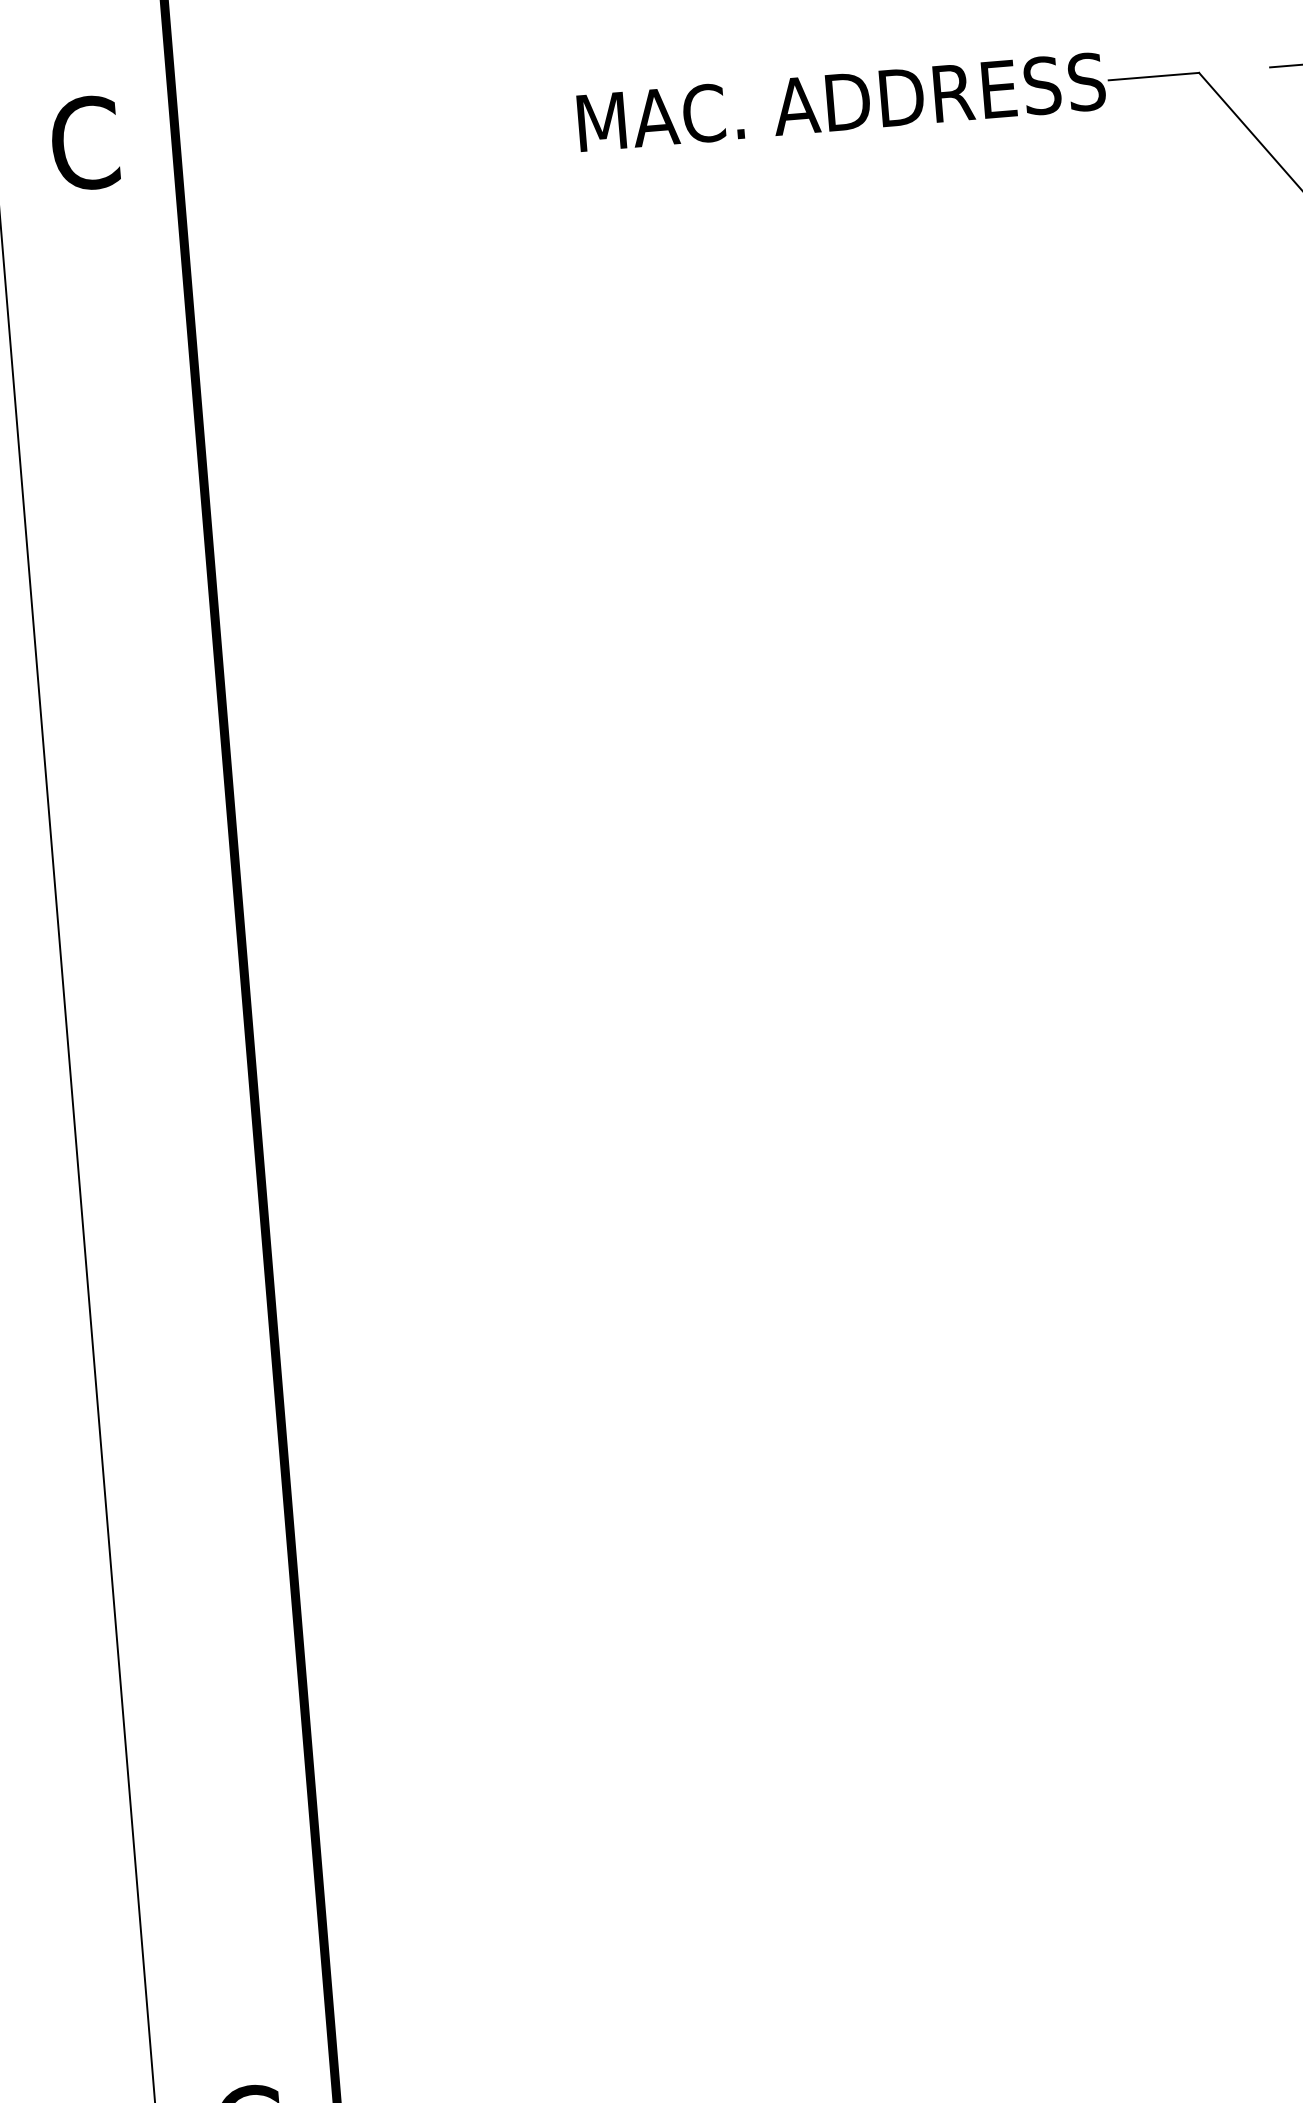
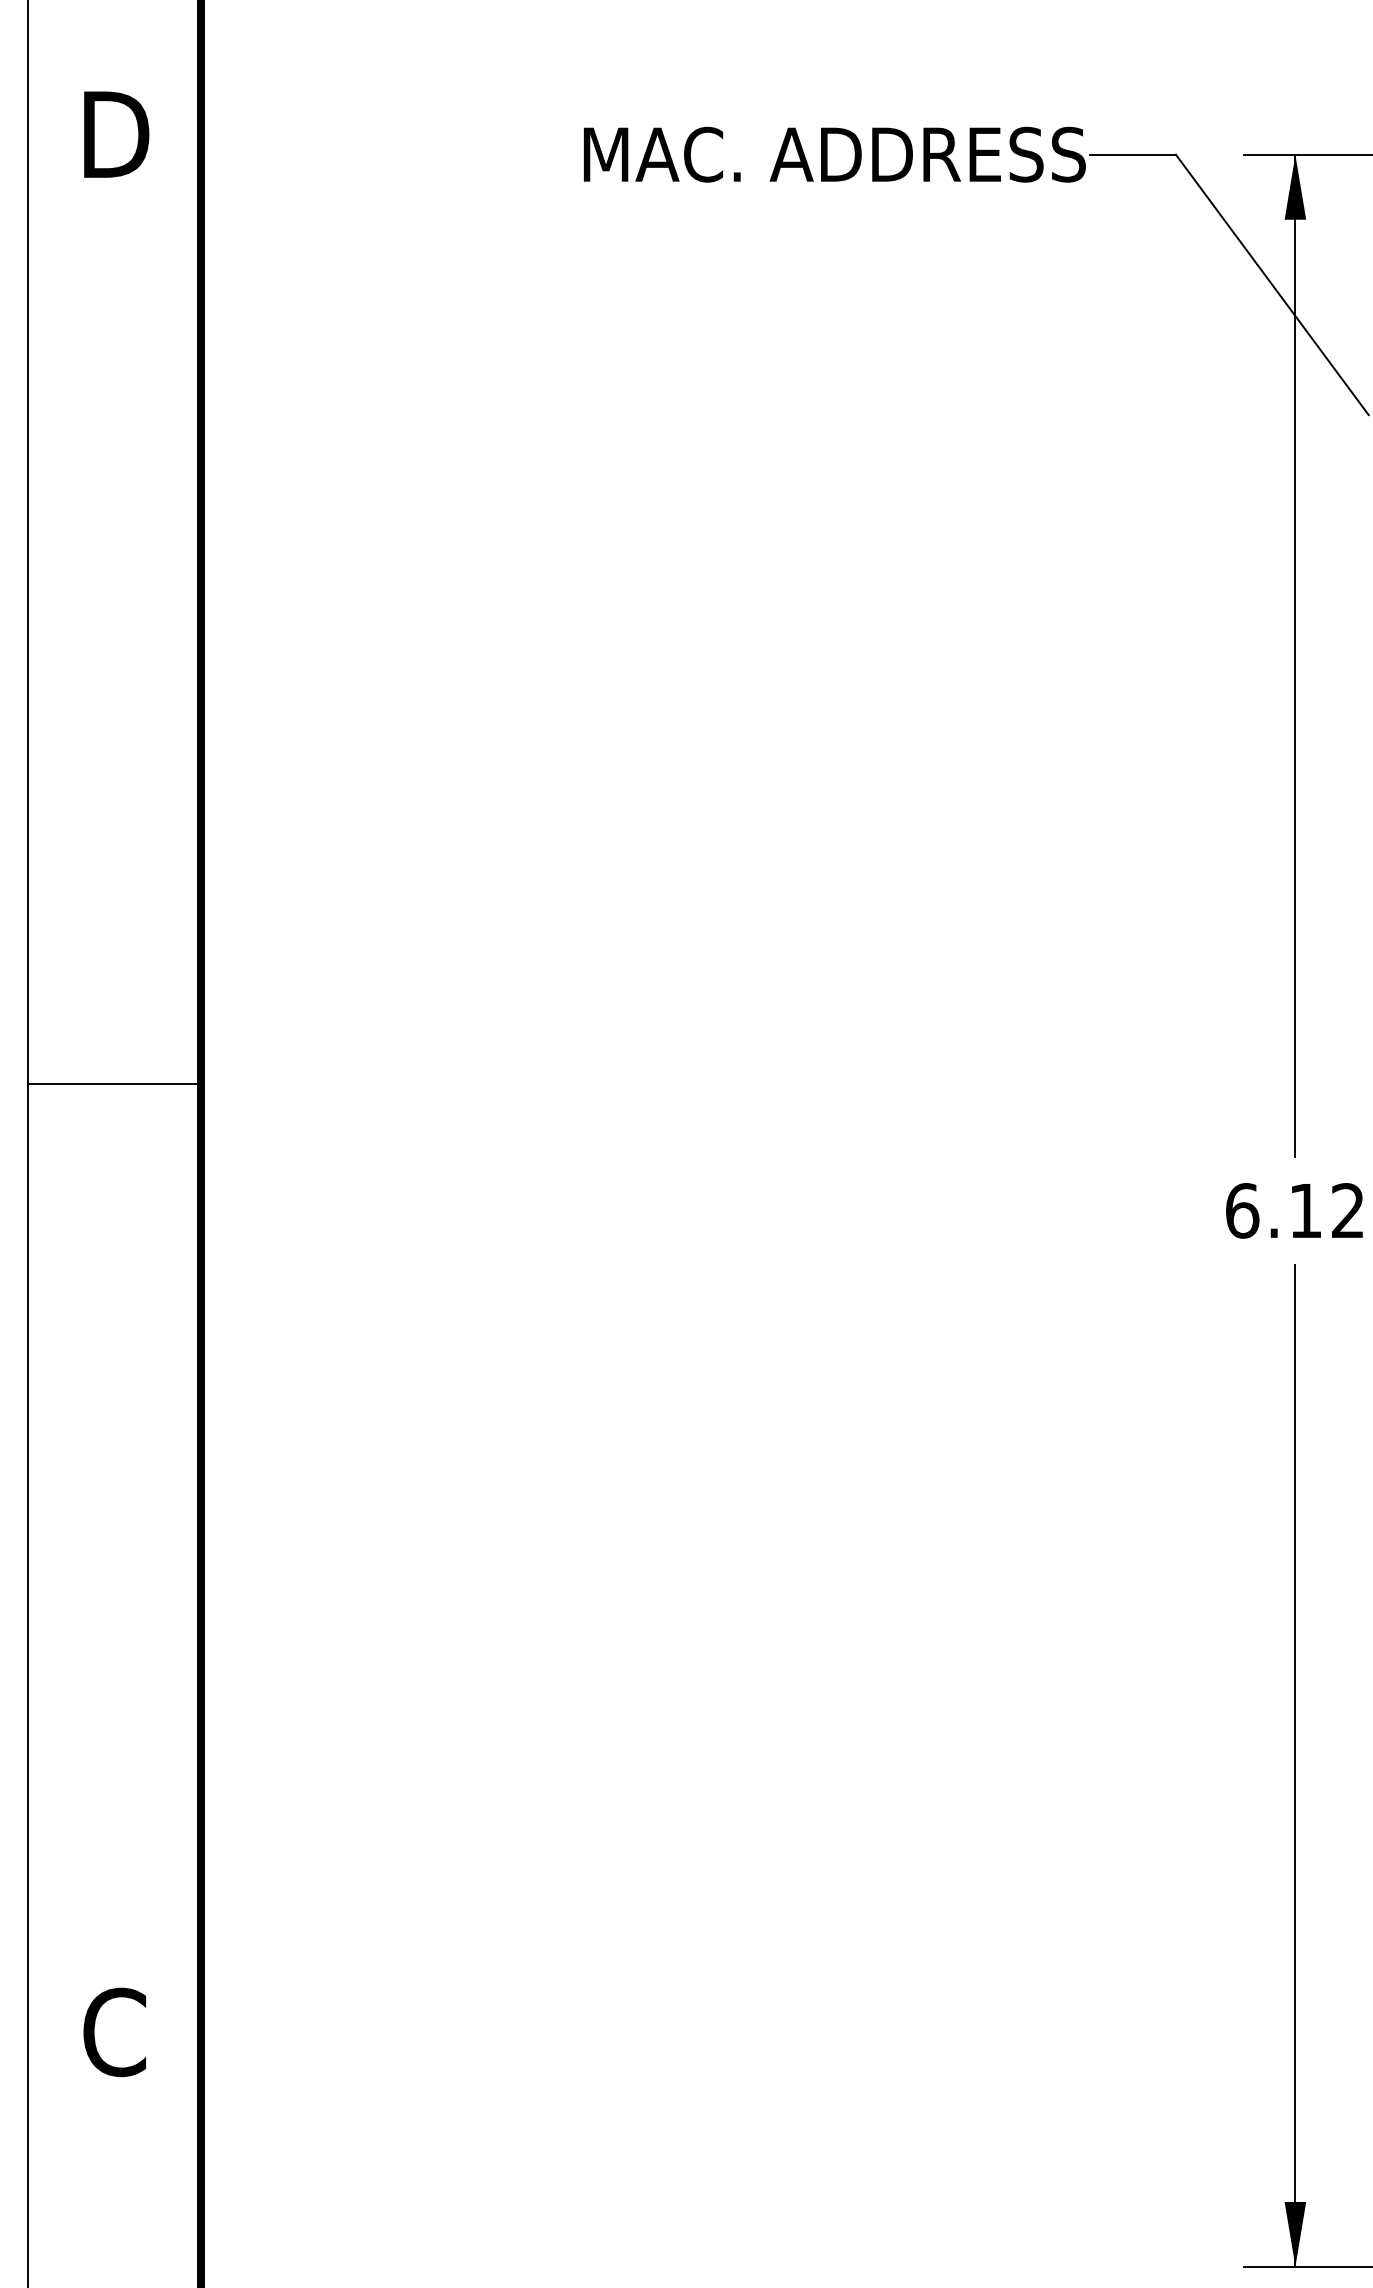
text: (86, 142) -> (116, 134), C -> D
line: (166, 1137) -> (114, 1083), added

